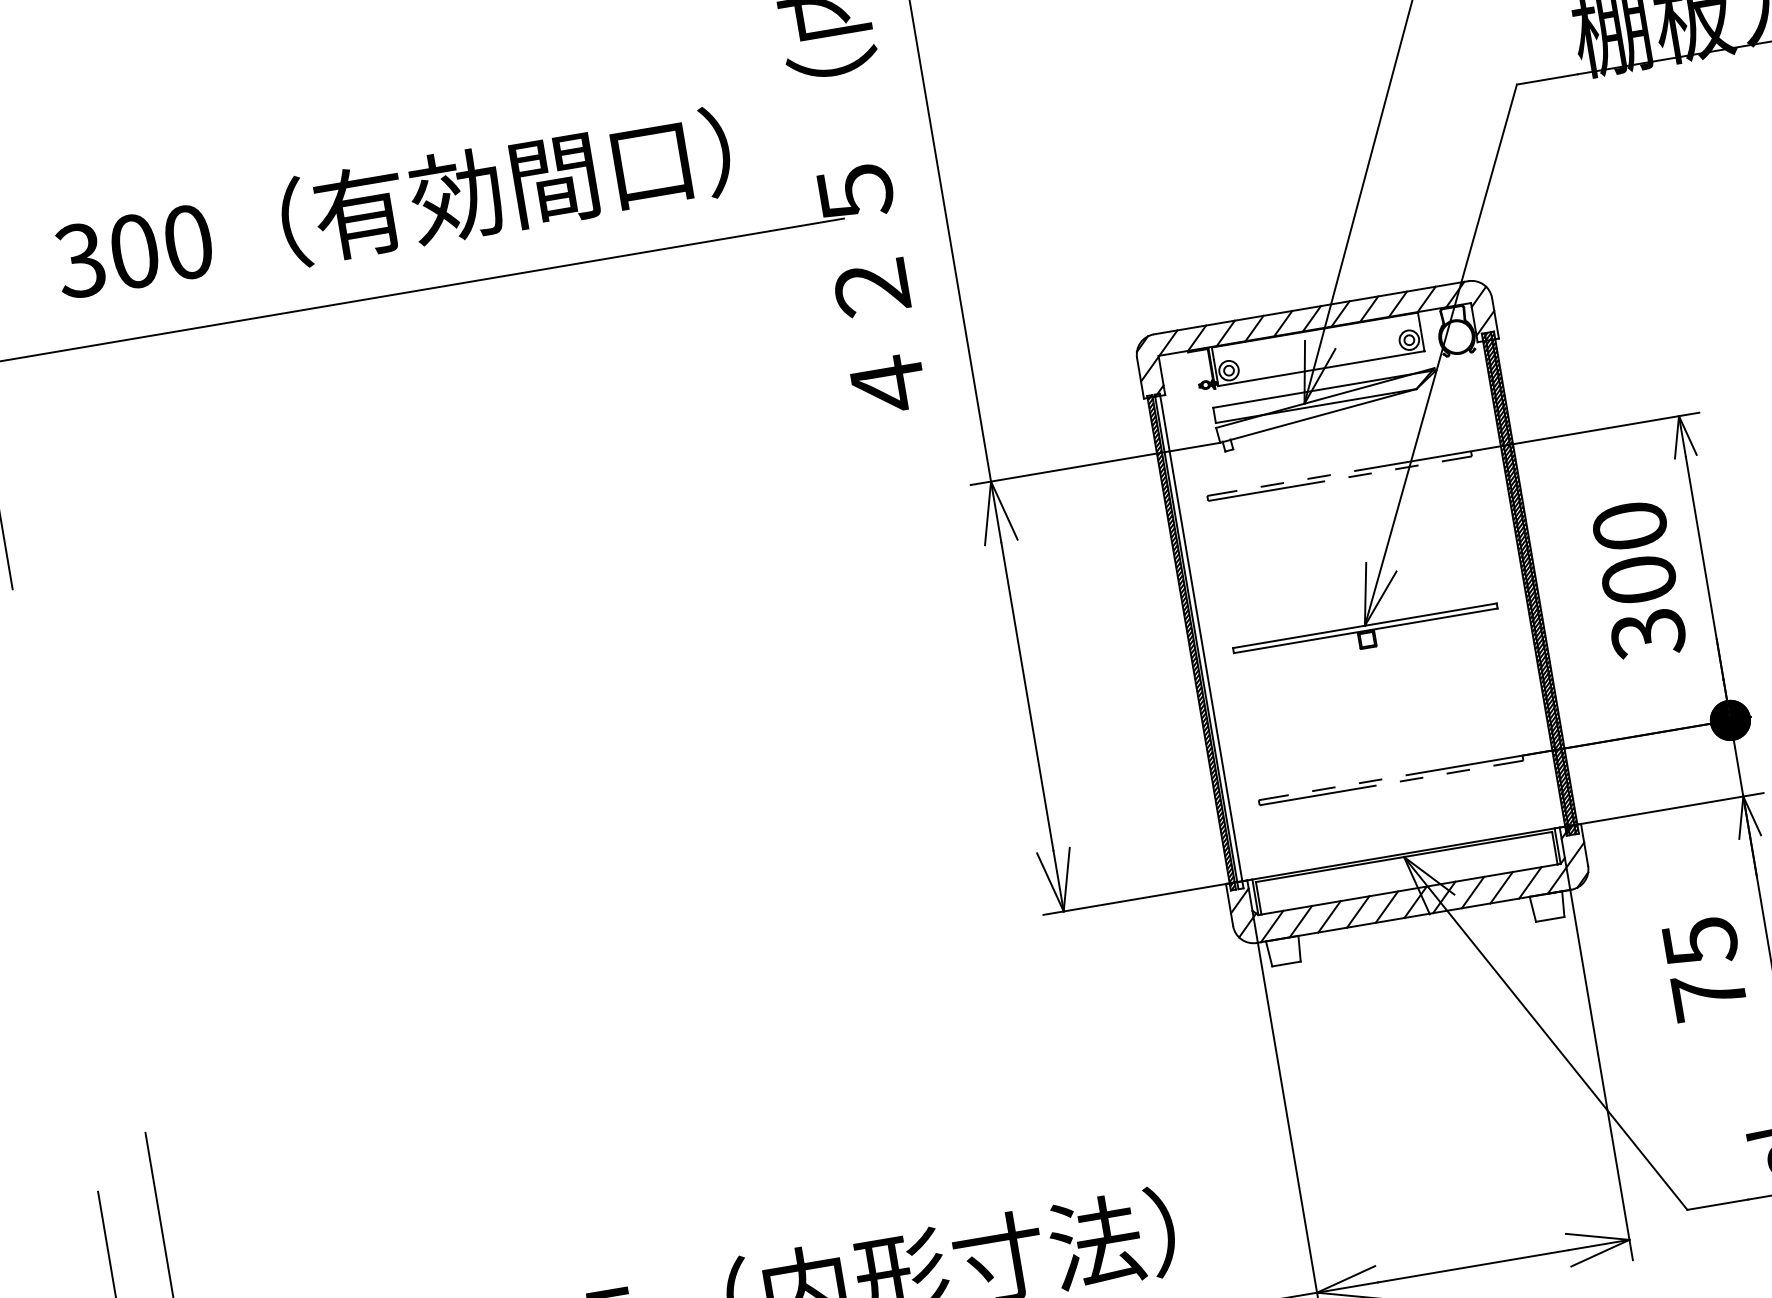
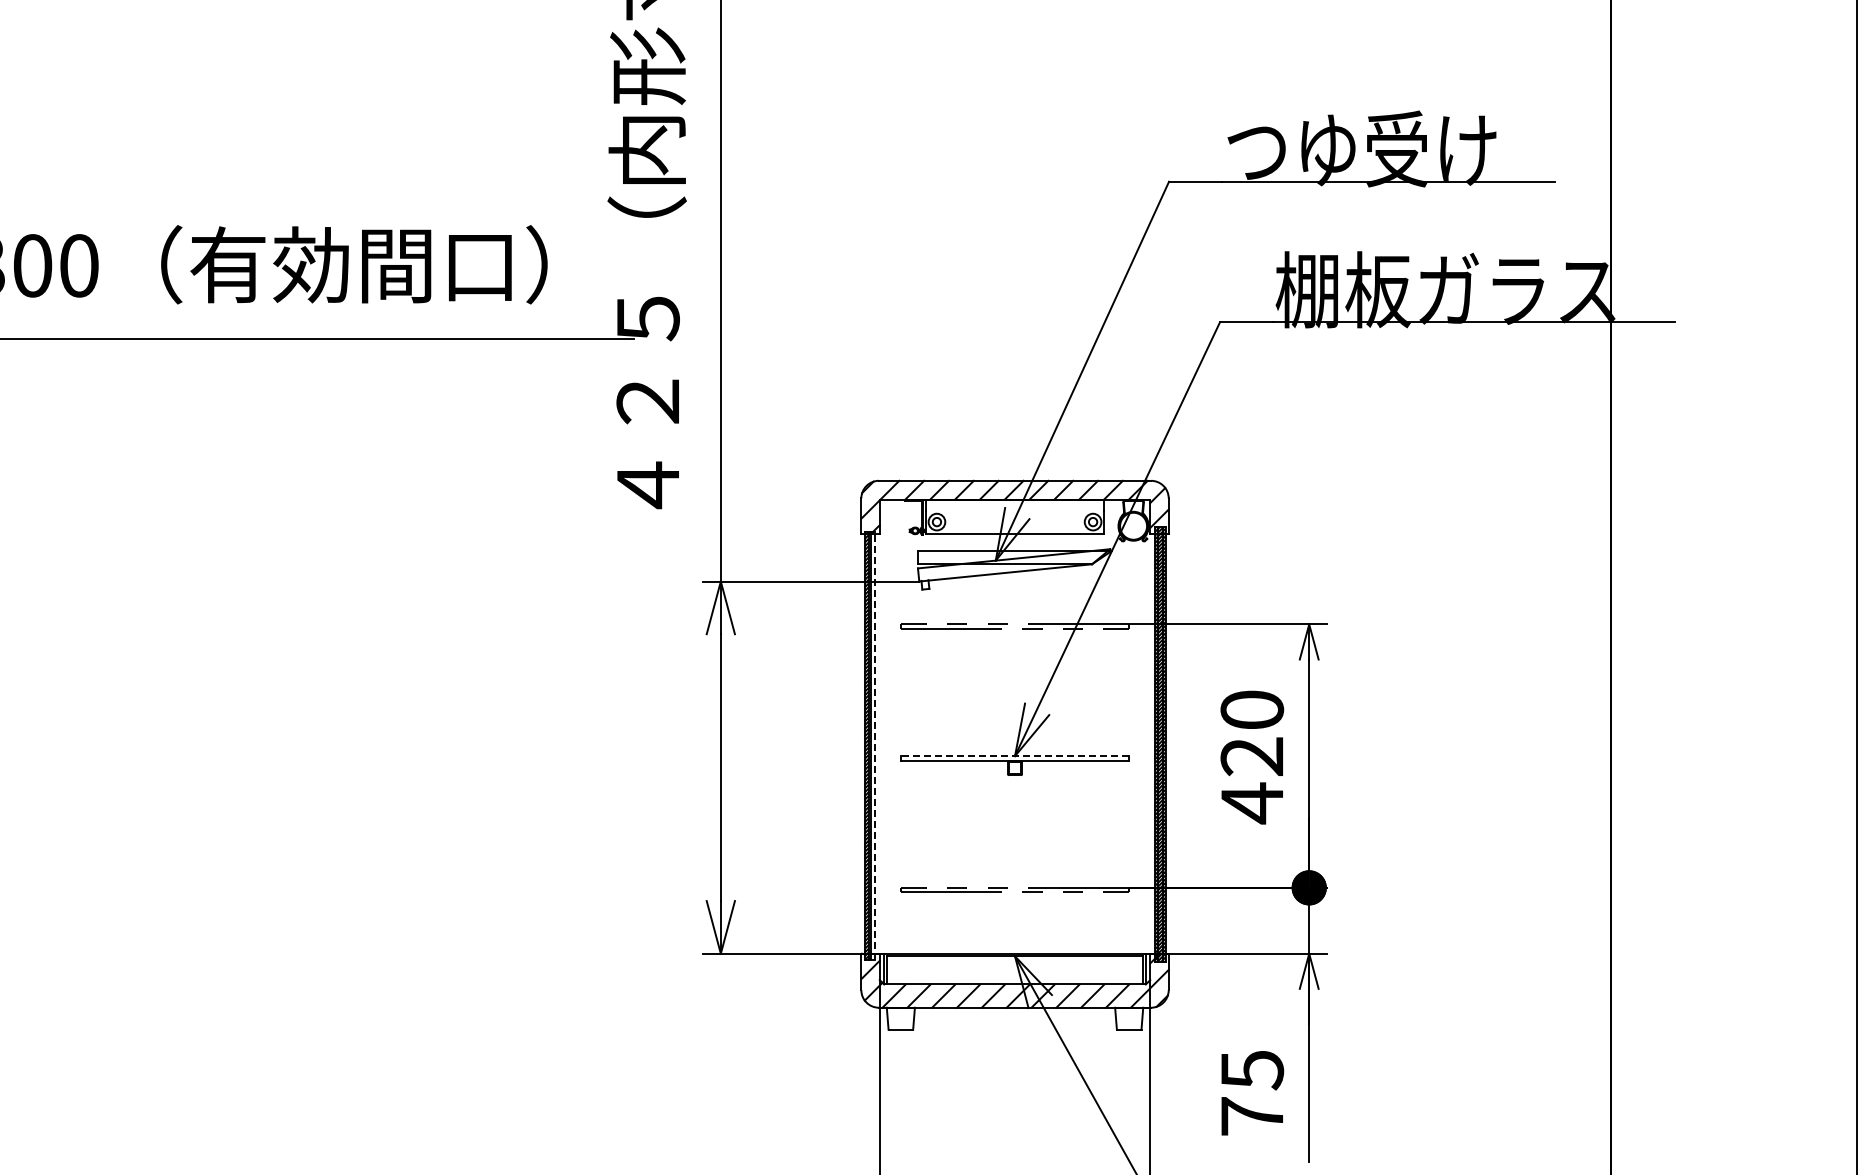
text: (1643, 607) -> (1252, 780), 300 -> 420
line: (1364, 626) -> (1014, 756), solid -> dashed
line: (1201, 640) -> (875, 745), solid -> dashed

